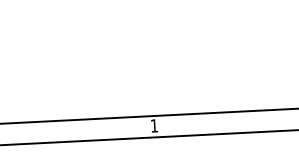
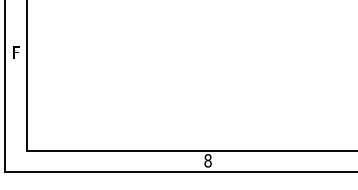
text: (153, 125) -> (207, 160), 1 -> 8

